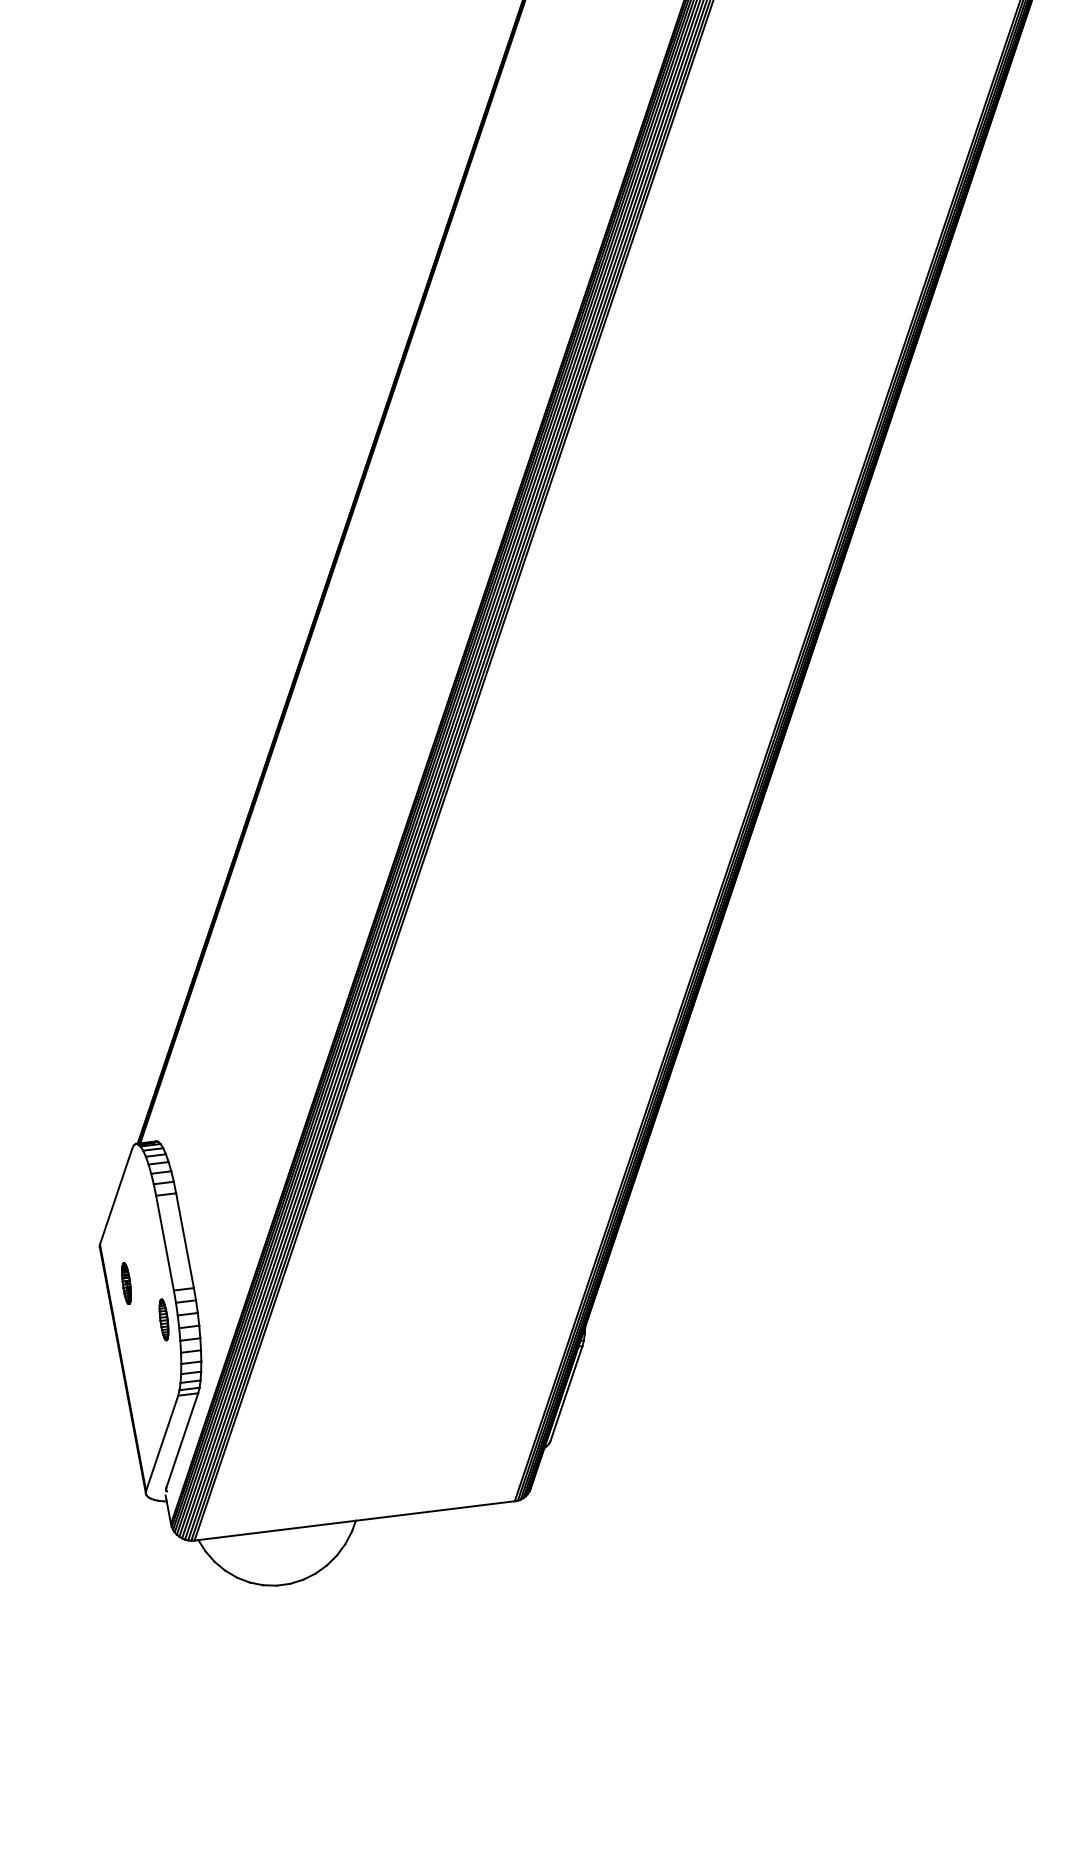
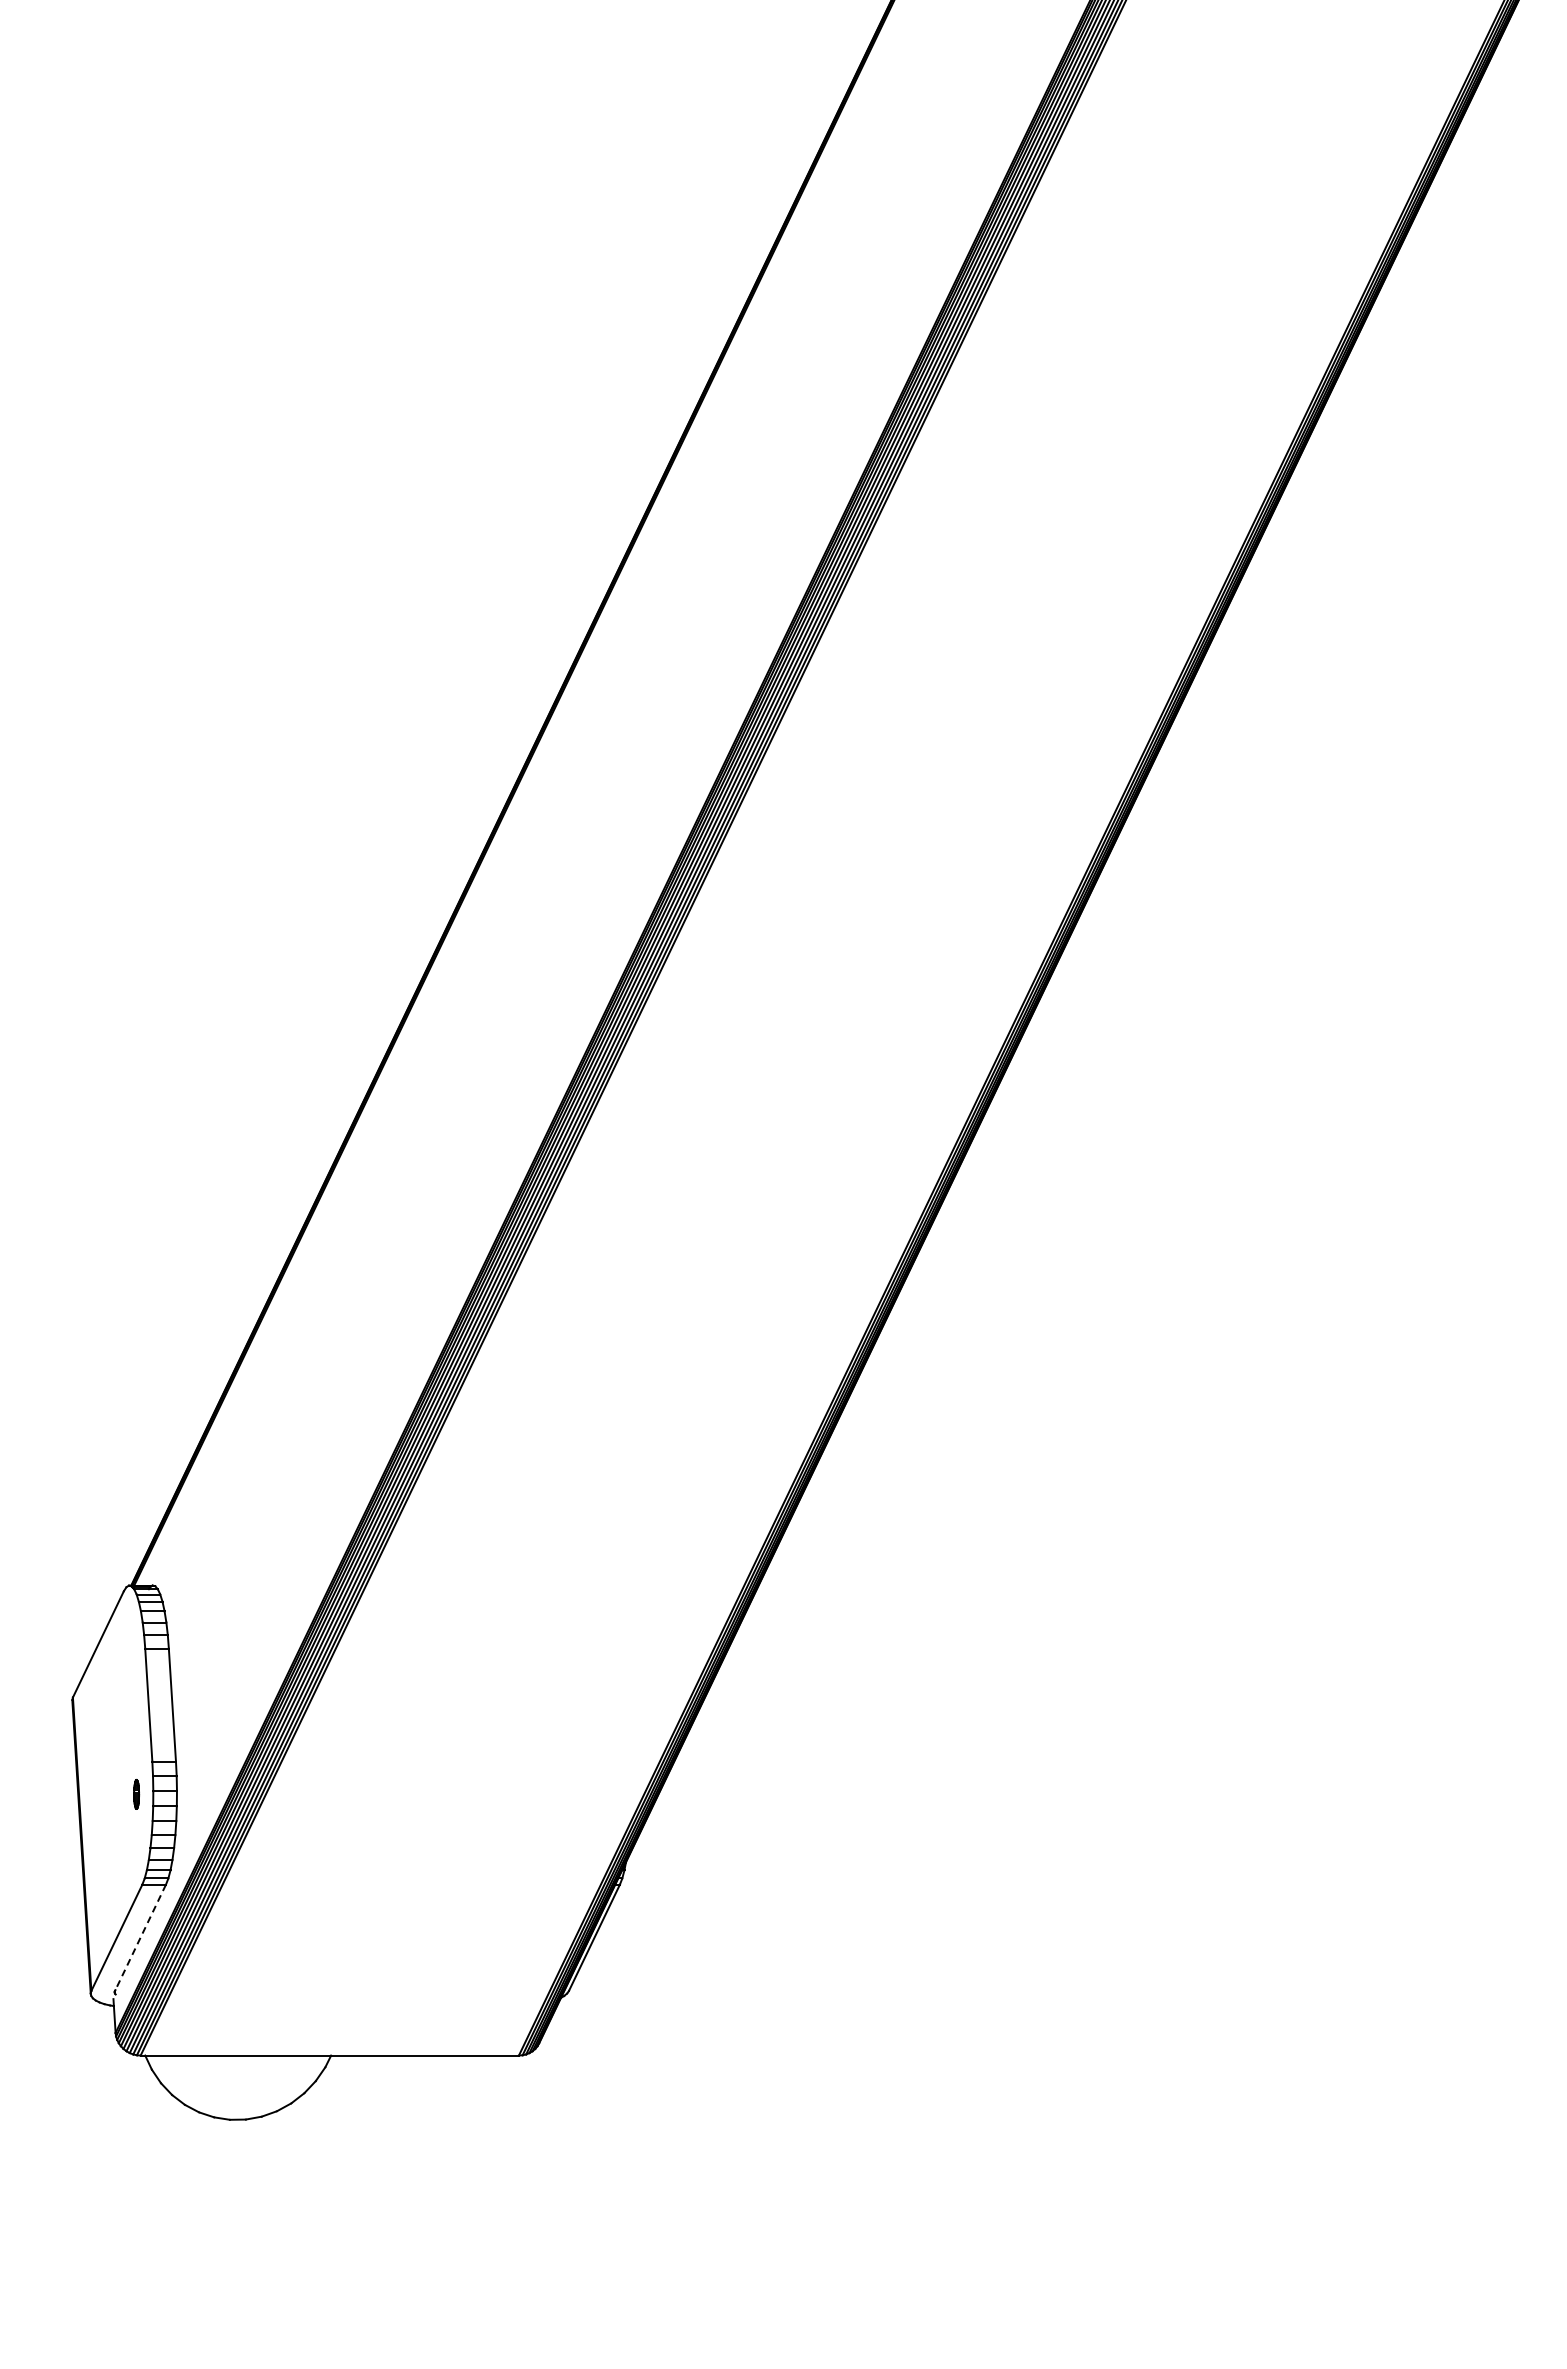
part: (126, 1283) -> (98, 1746), removed
part: (163, 1319) -> (136, 1794), size x0.6
line: (182, 1440) -> (140, 1937), solid -> dashed

